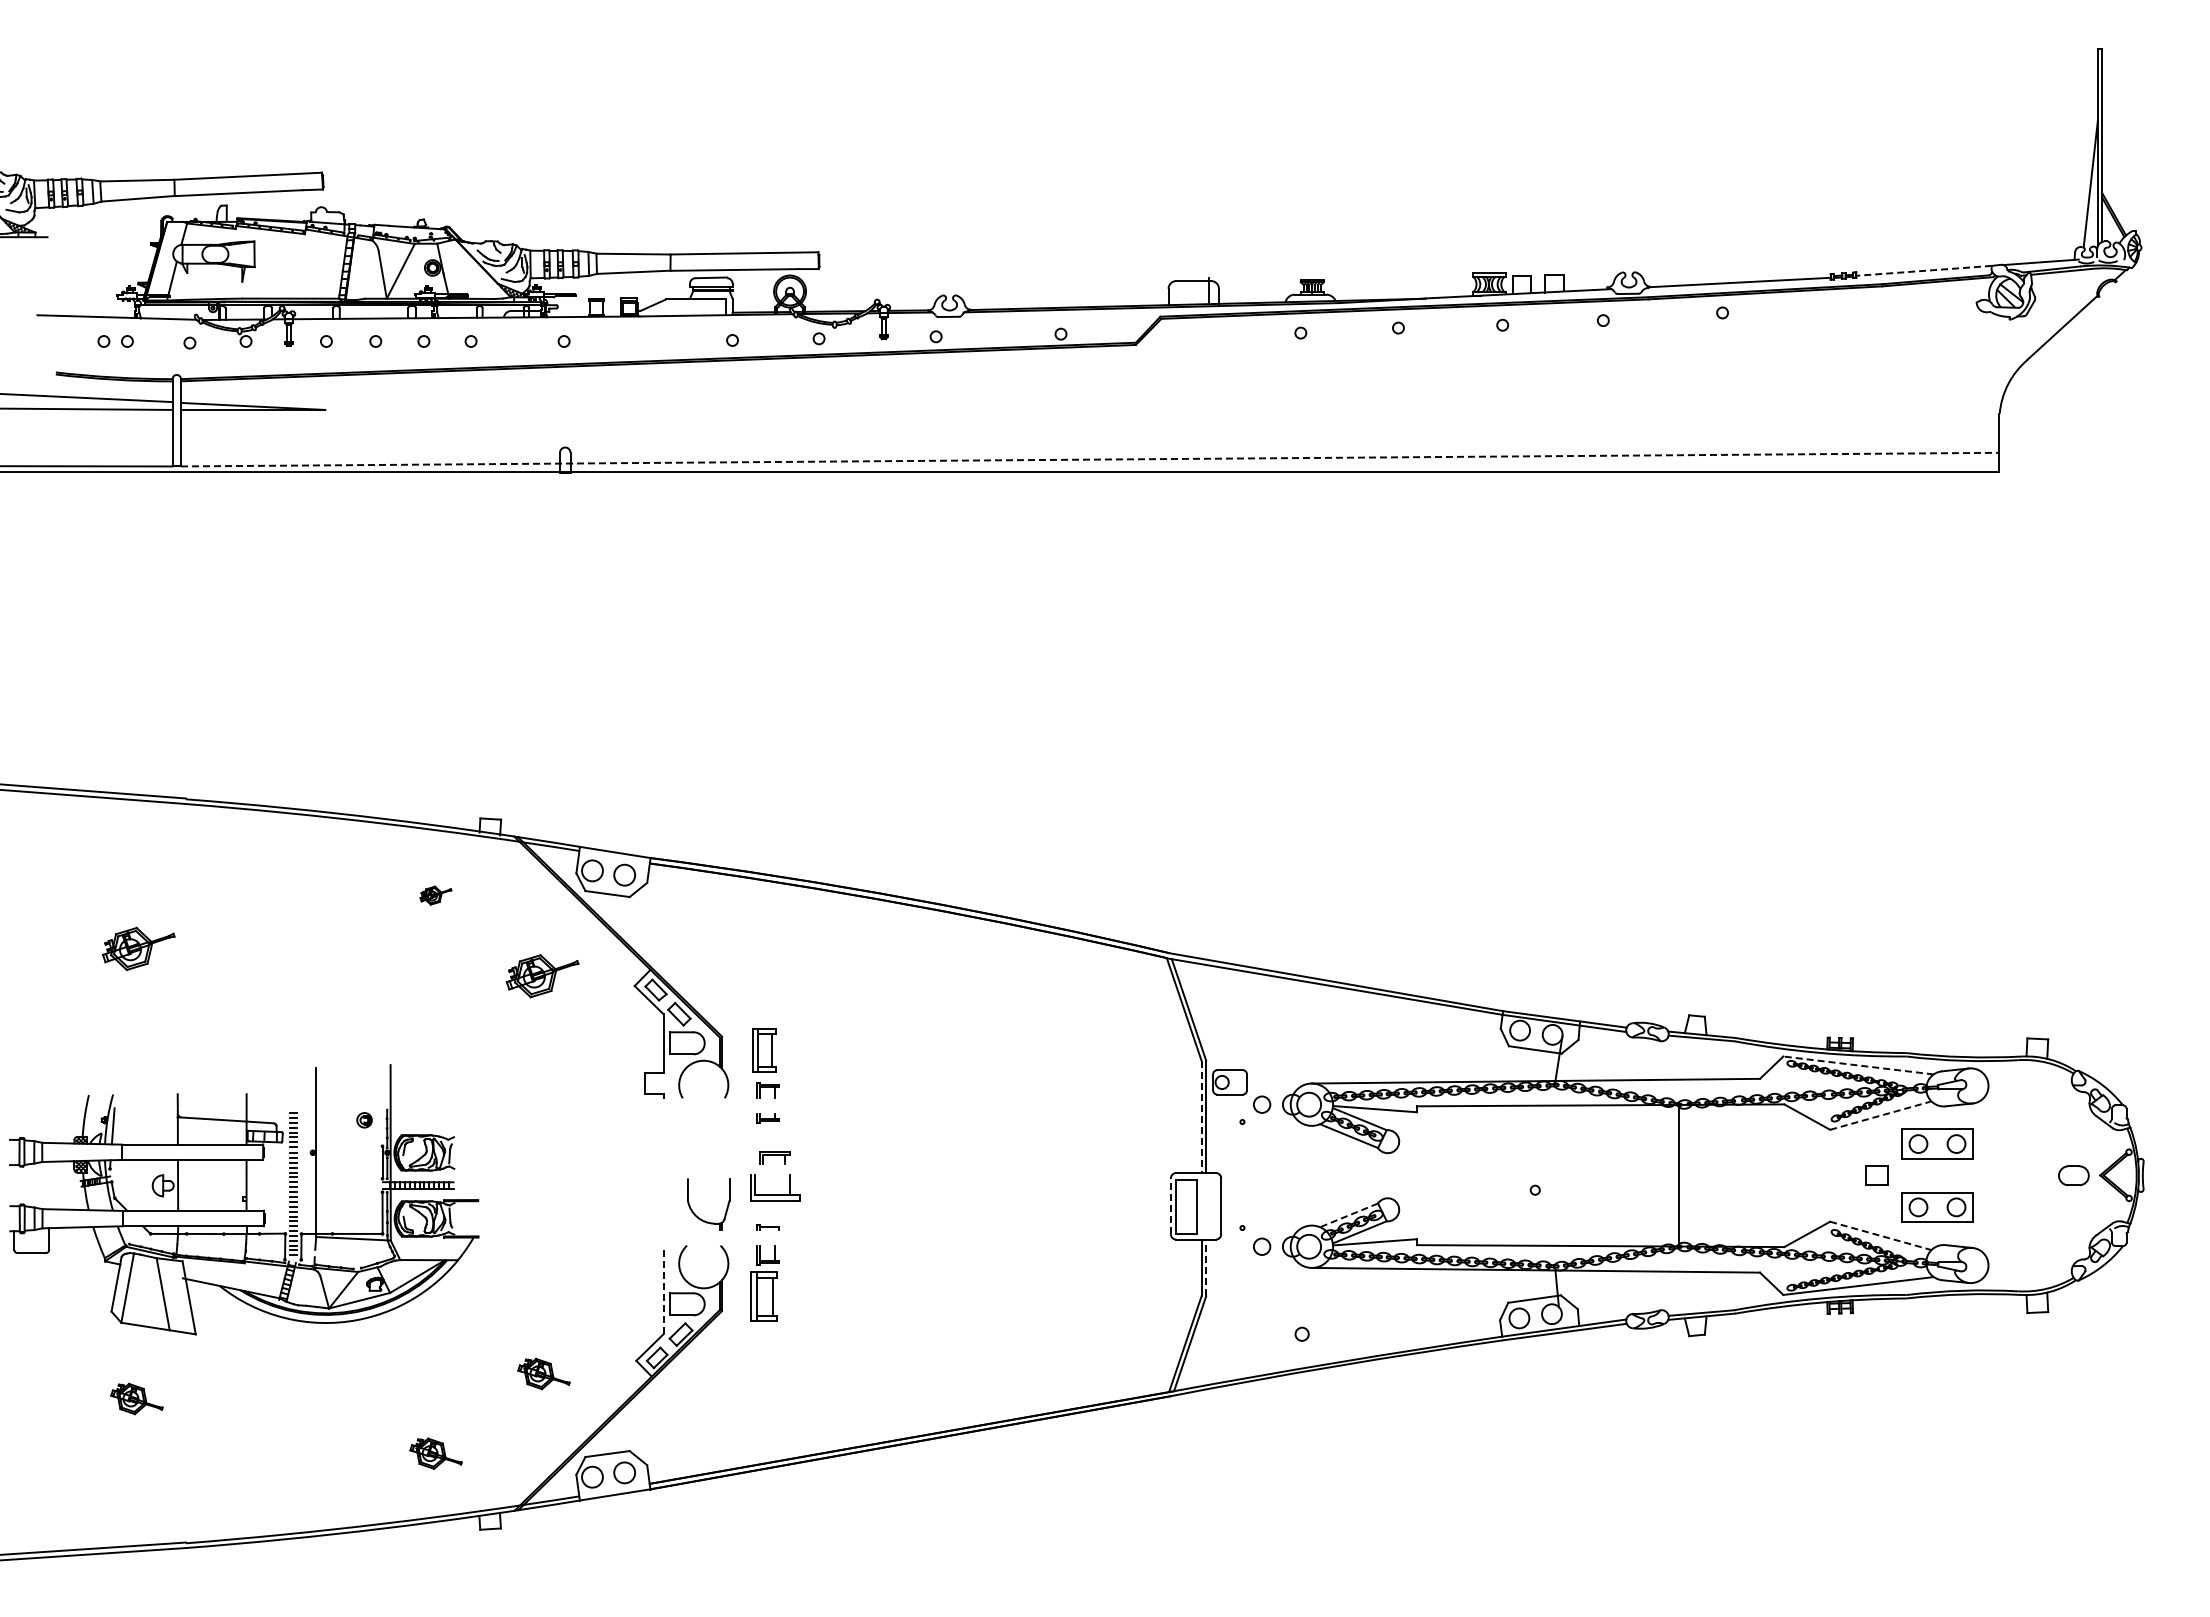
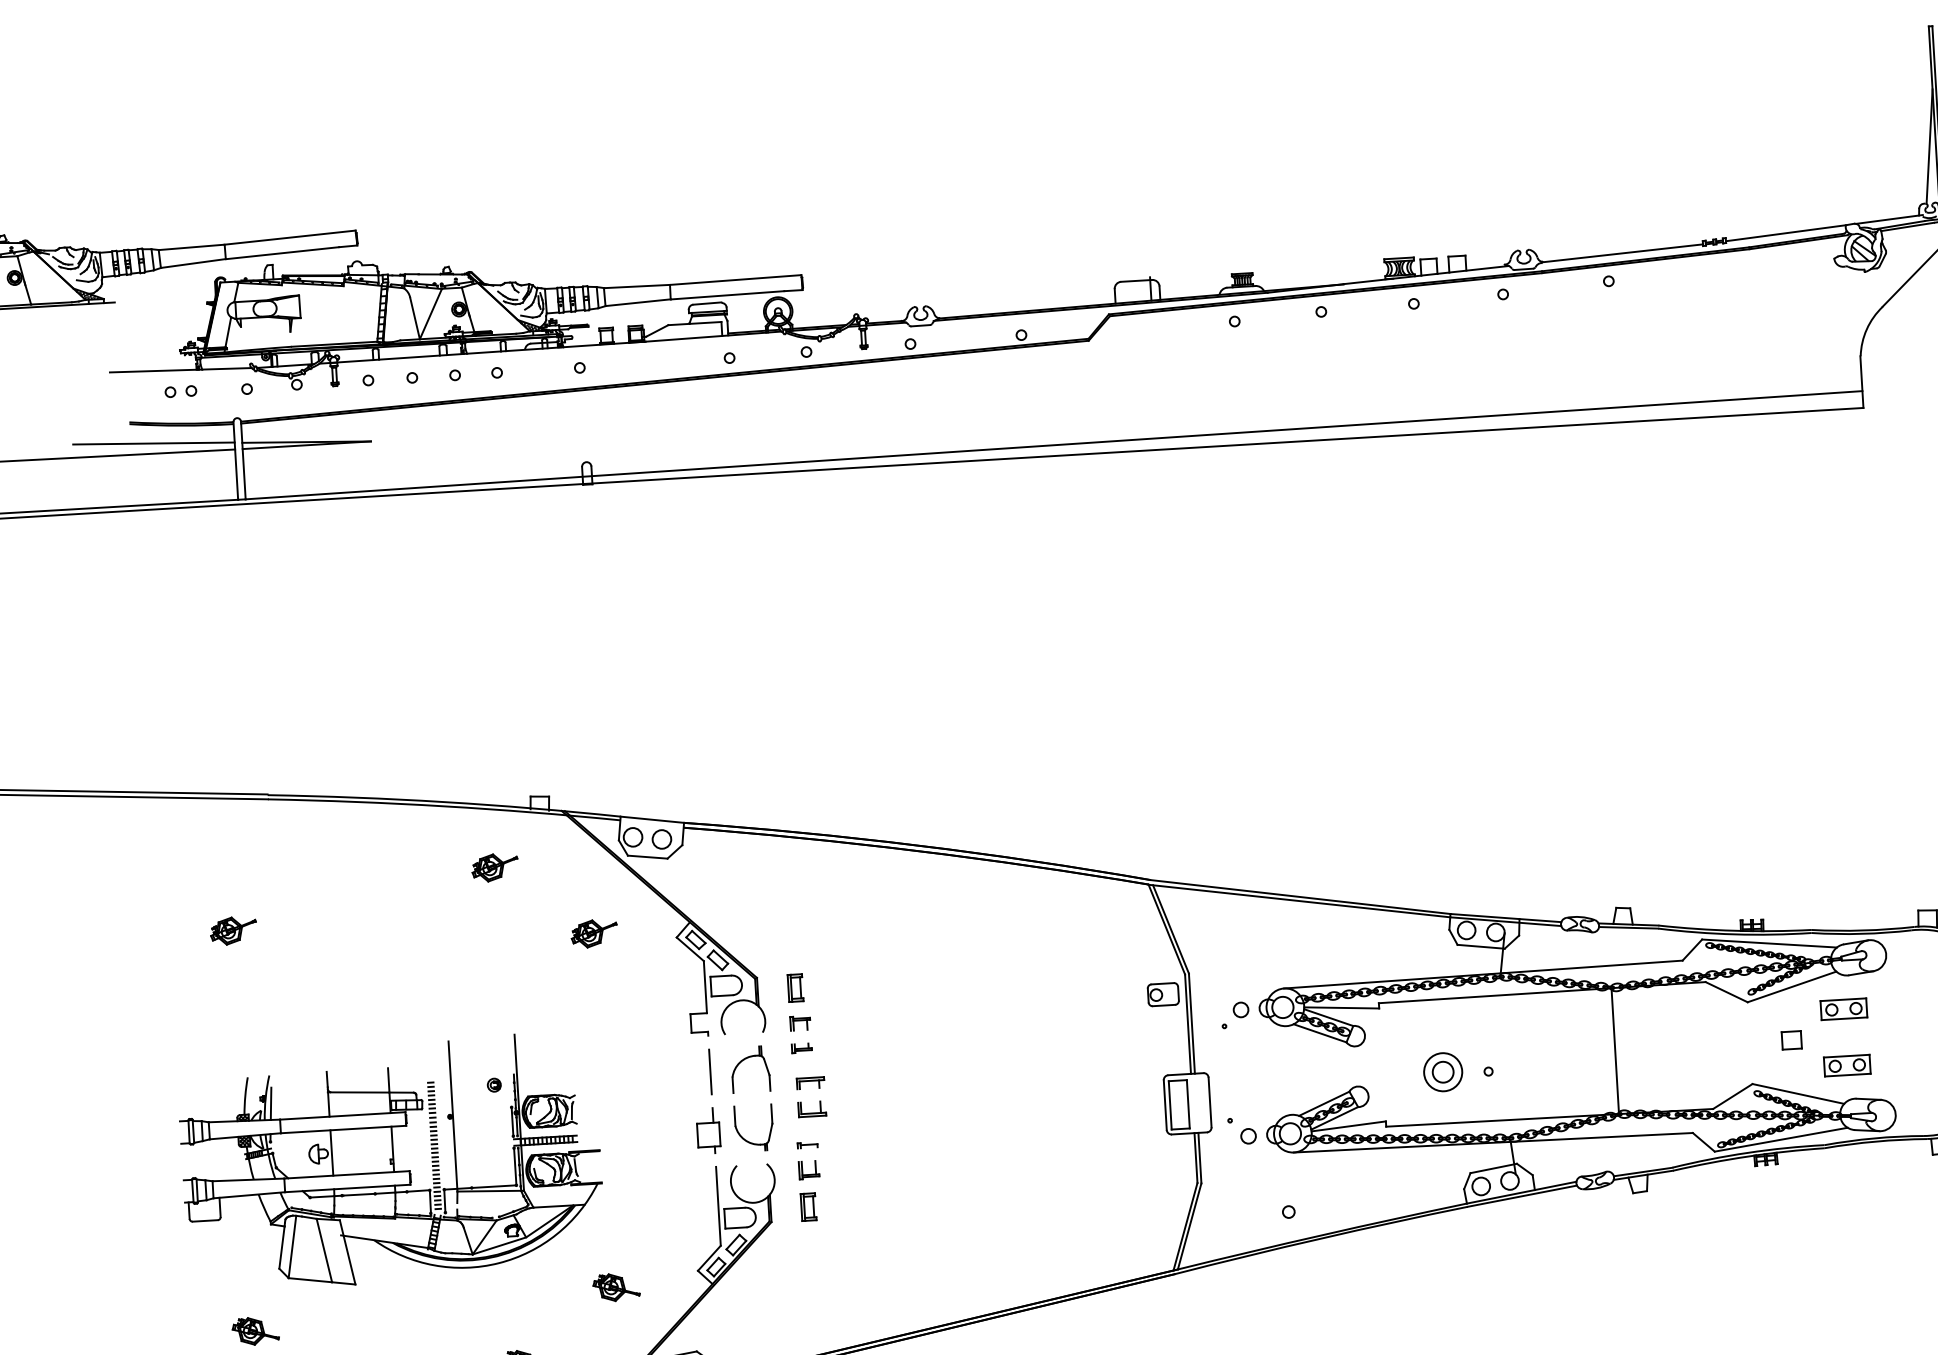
line: (1924, 270) -> (1786, 232), dashed -> solid
line: (1090, 459) -> (1054, 445), dashed -> solid
part: (435, 895) -> (494, 867), size x1.67
part: (138, 949) -> (233, 931), size x0.71
part: (542, 976) -> (594, 933), size x0.71
part: (764, 1050) -> (795, 988), size x0.71
line: (1858, 1065) -> (1769, 943), dashed -> solid
part: (1229, 1082) -> (1162, 994), moved
line: (1880, 1115) -> (1791, 986), dashed -> solid
line: (1201, 1117) -> (1187, 1024), dashed -> solid
part: (700, 1129) -> (742, 1061), added
line: (663, 1138) -> (710, 1071), added
part: (1937, 1143) -> (1843, 1008), size x0.71
part: (774, 1186) -> (811, 1108), size x0.62
part: (1484, 1187) -> (1443, 1071), added
part: (244, 1199) -> (391, 1161), moved
part: (657, 1204) -> (708, 1130), added
line: (1170, 1206) -> (1164, 1105), dashed -> solid
part: (1937, 1207) -> (1847, 1065), size x0.71
line: (1348, 1215) -> (1323, 1103), dashed -> solid
line: (1880, 1235) -> (1798, 1093), dashed -> solid
line: (1206, 1267) -> (1200, 1157), dashed -> solid
line: (663, 1289) -> (718, 1205), dashed -> solid
part: (764, 1296) -> (808, 1206), size x0.62

